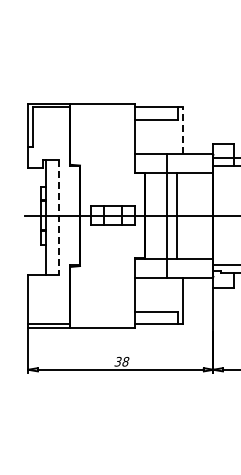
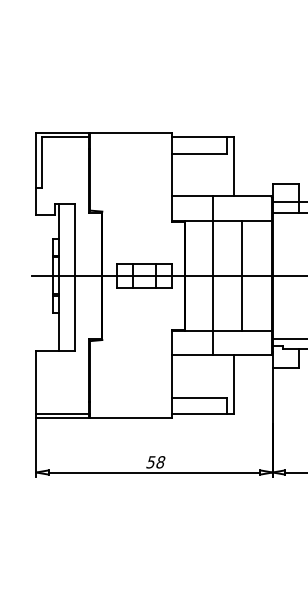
line: (183, 130) -> (234, 166), dashed -> solid
line: (177, 215) -> (242, 275), moved
line: (58, 217) -> (74, 277), dashed -> solid
text: (118, 360) -> (151, 460), 38 -> 58

